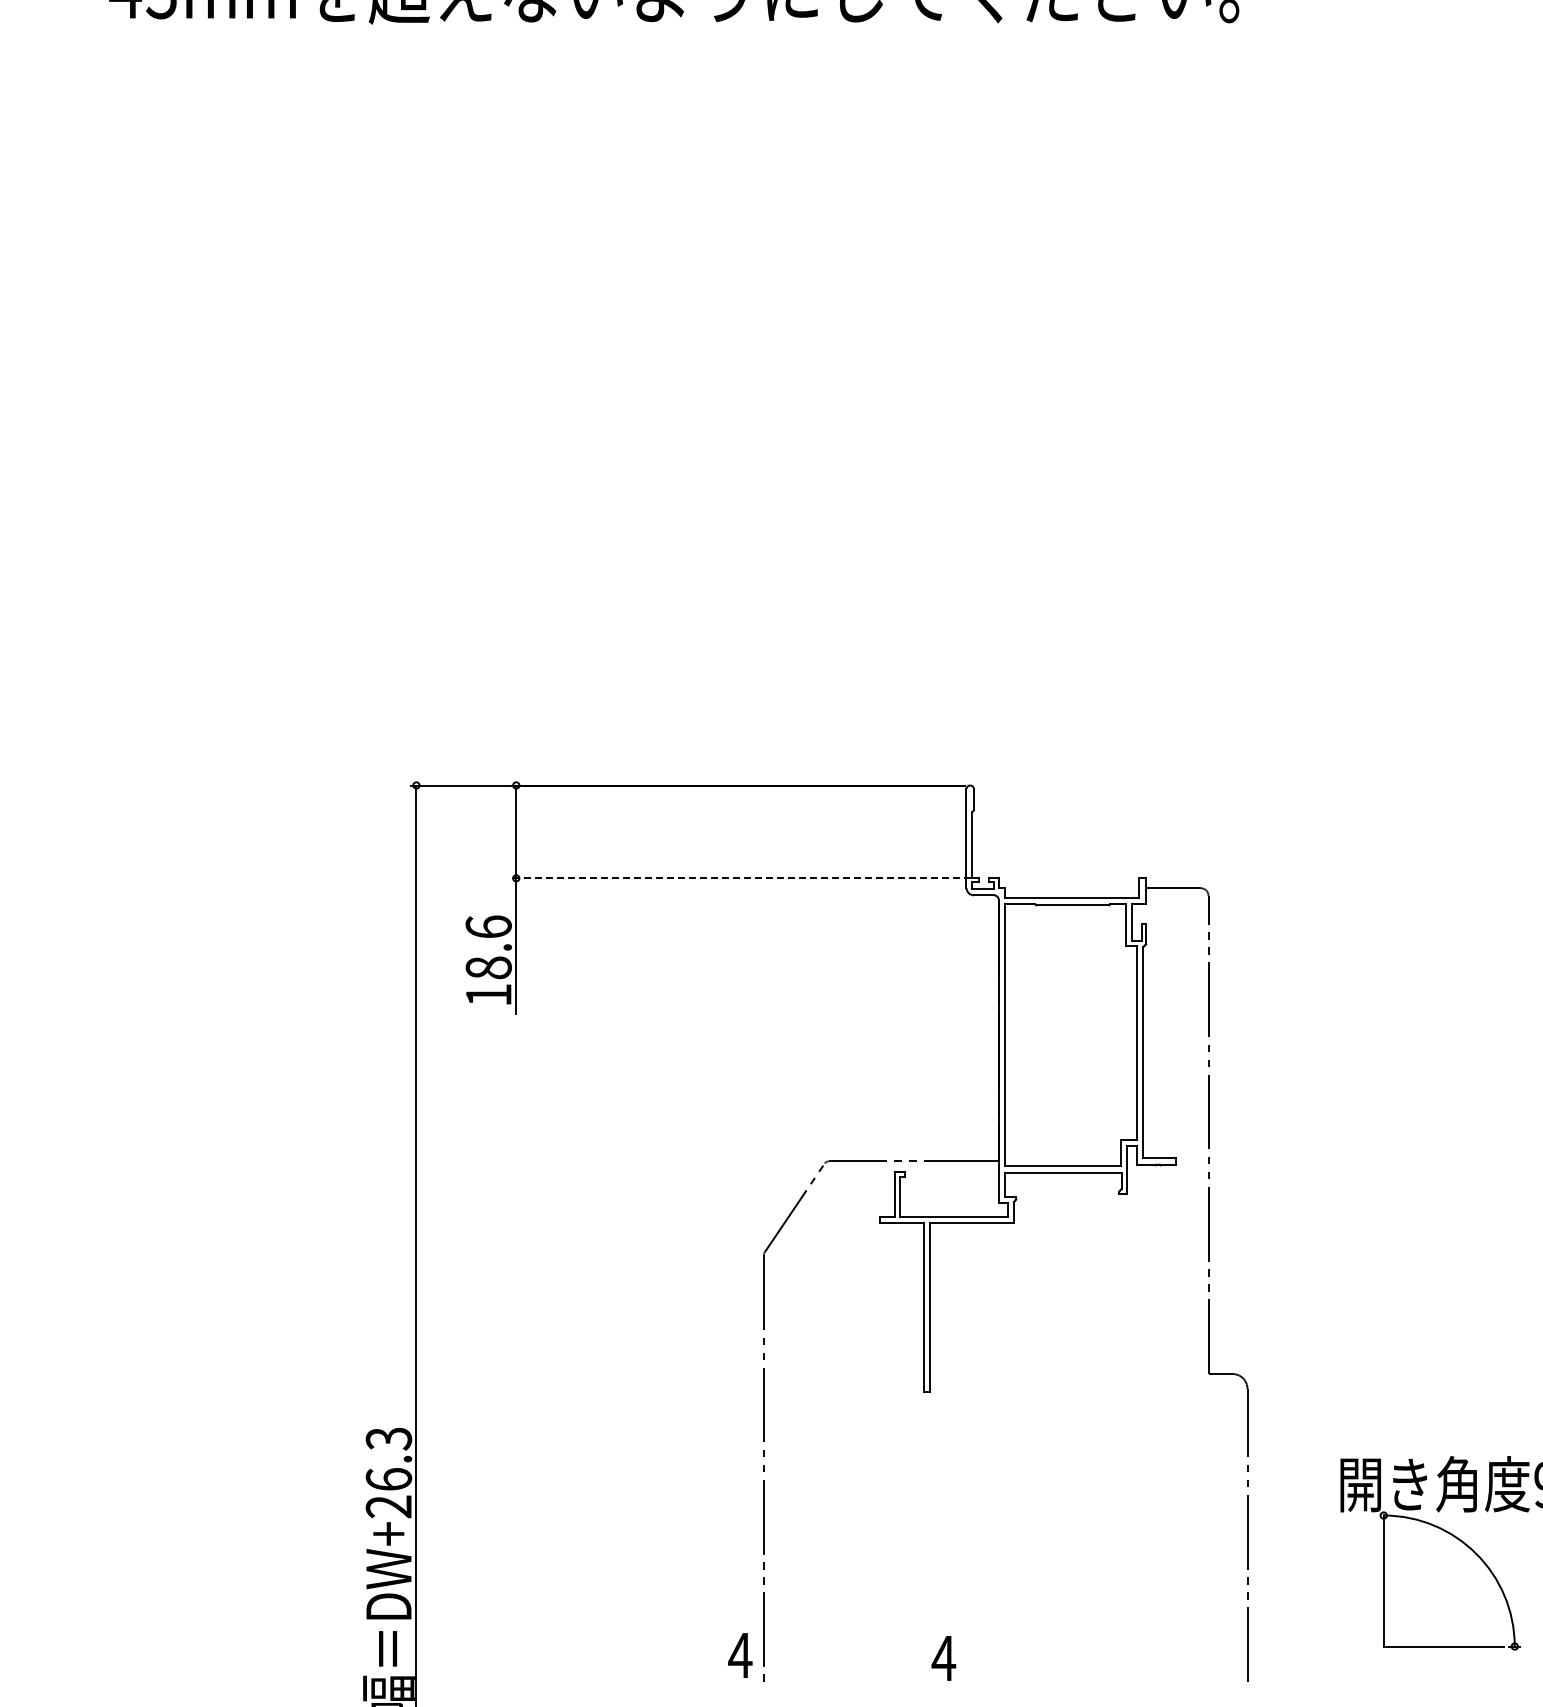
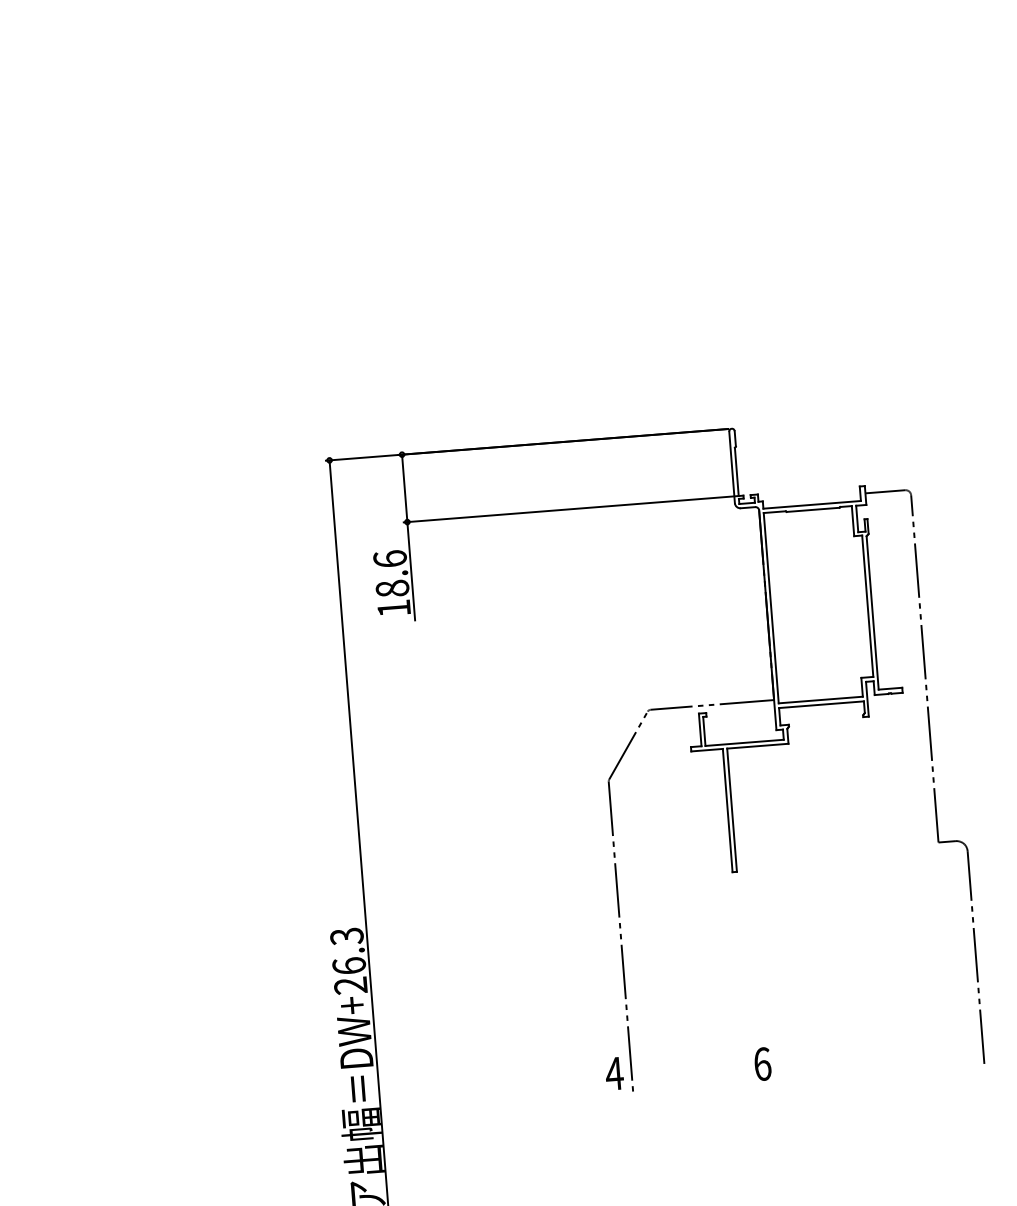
line: (741, 878) -> (570, 509), dashed -> solid
text: (943, 1658) -> (762, 1064), 4 -> 6

